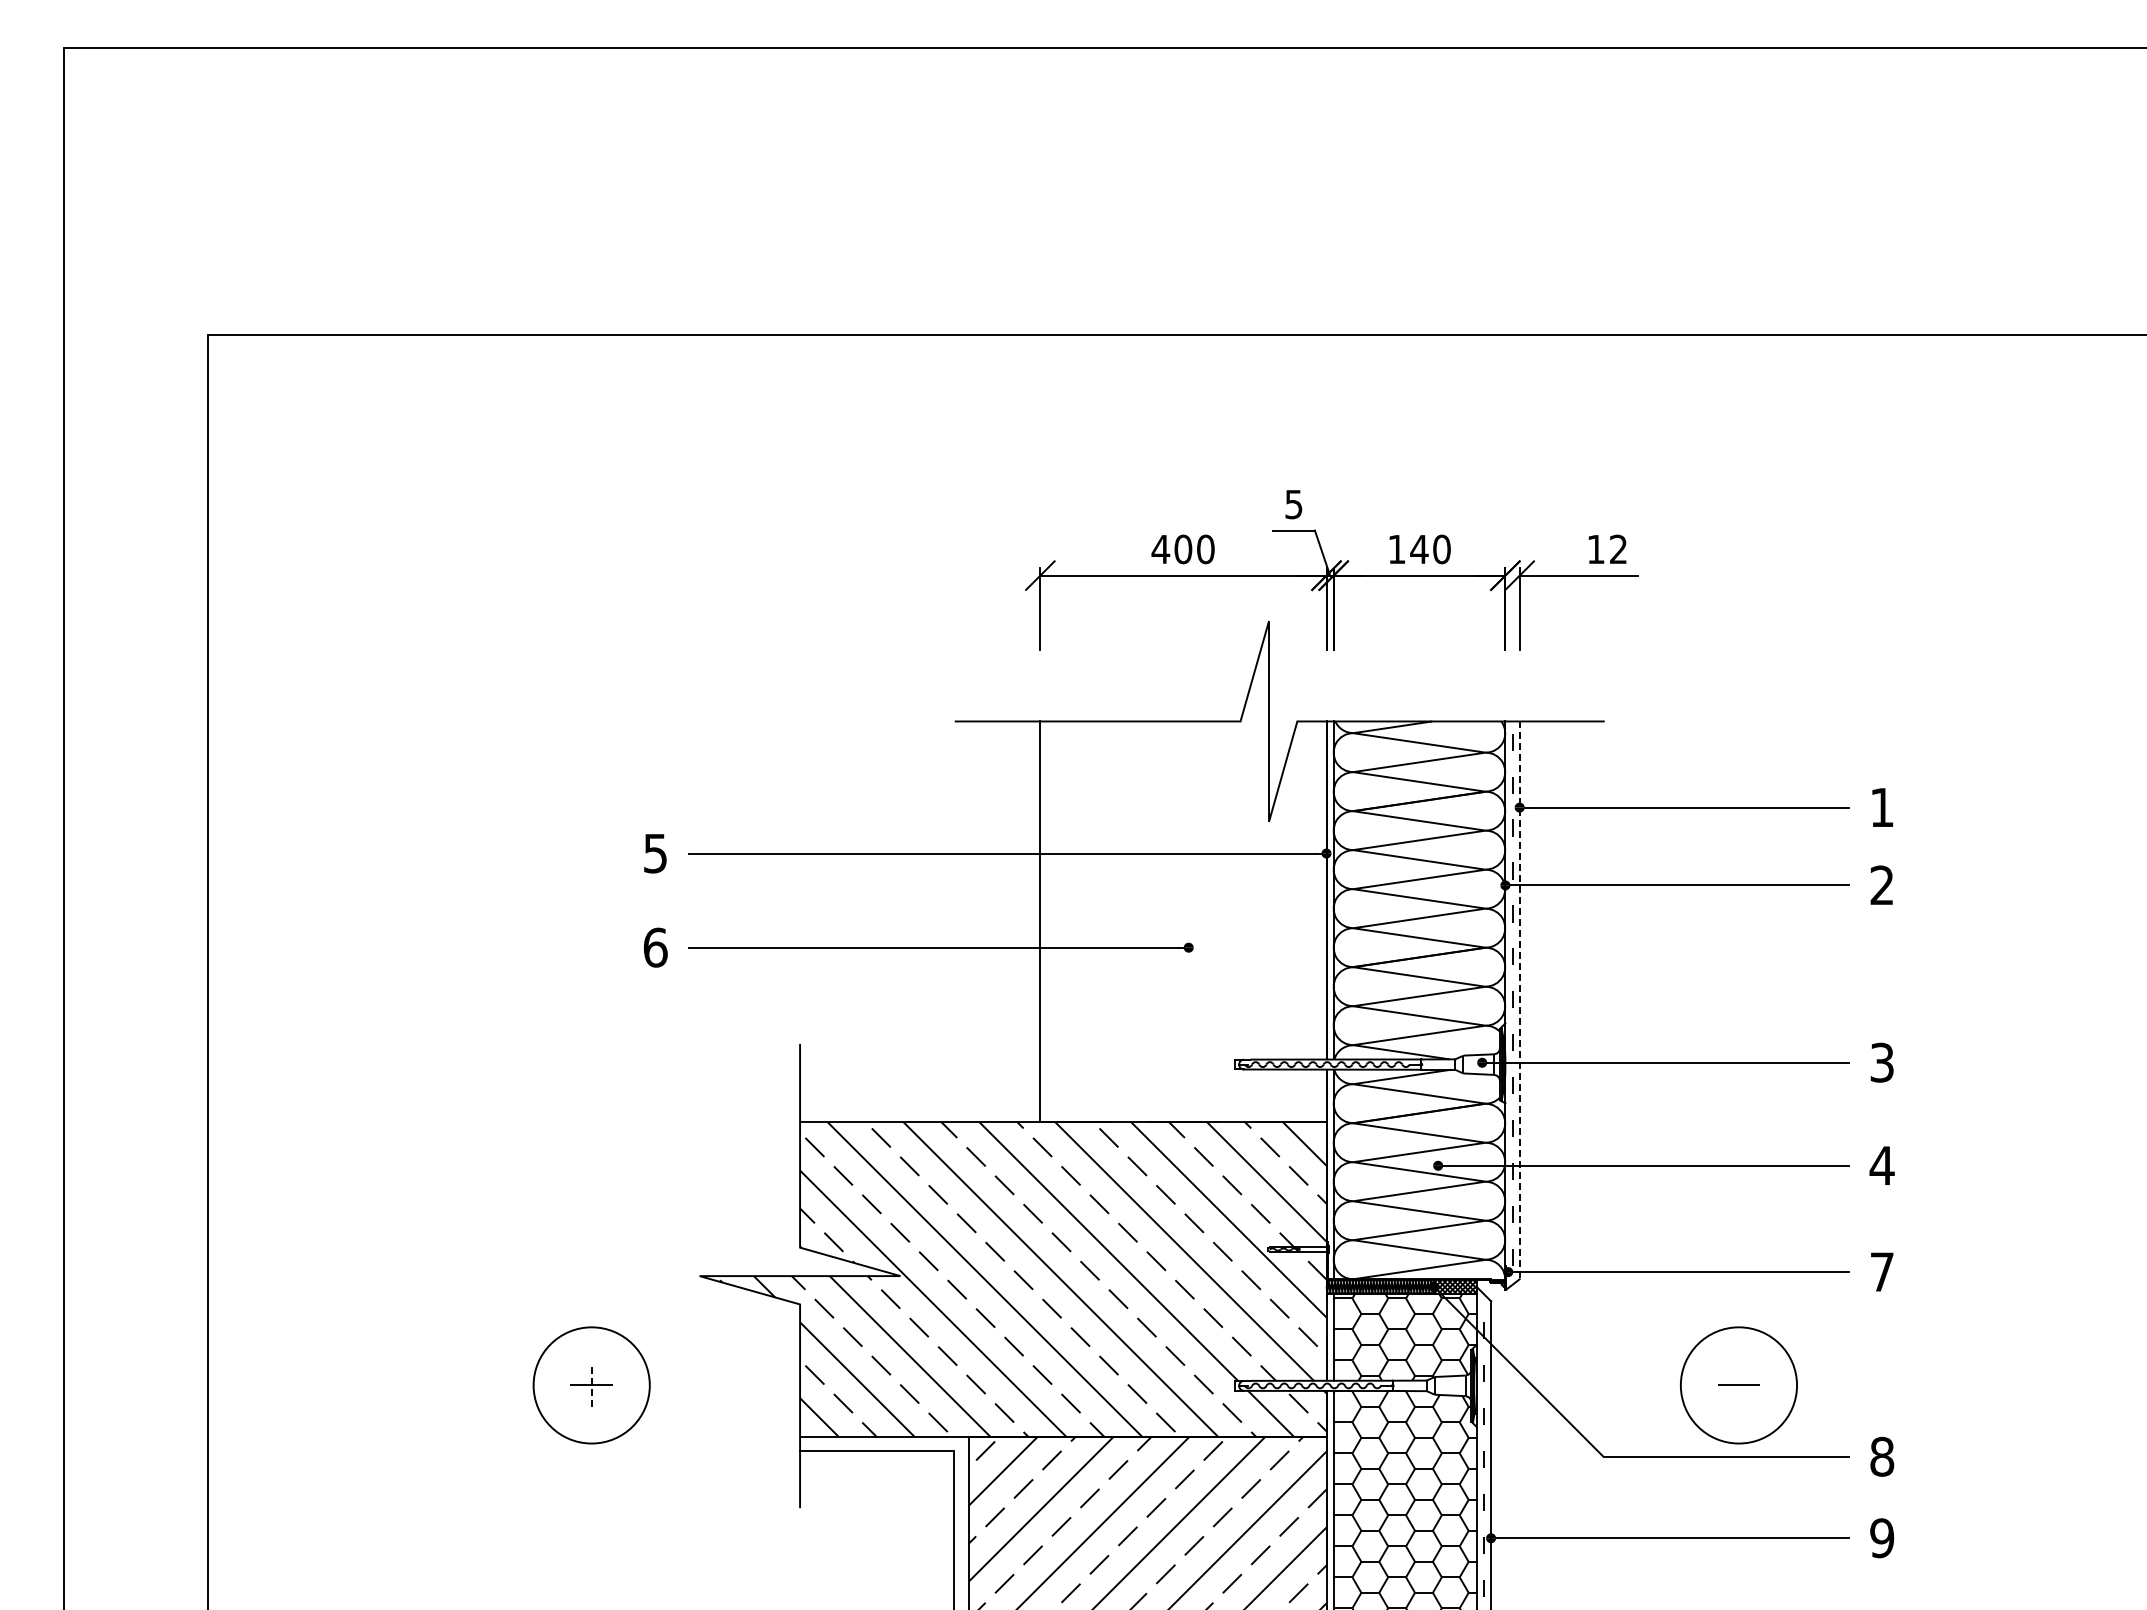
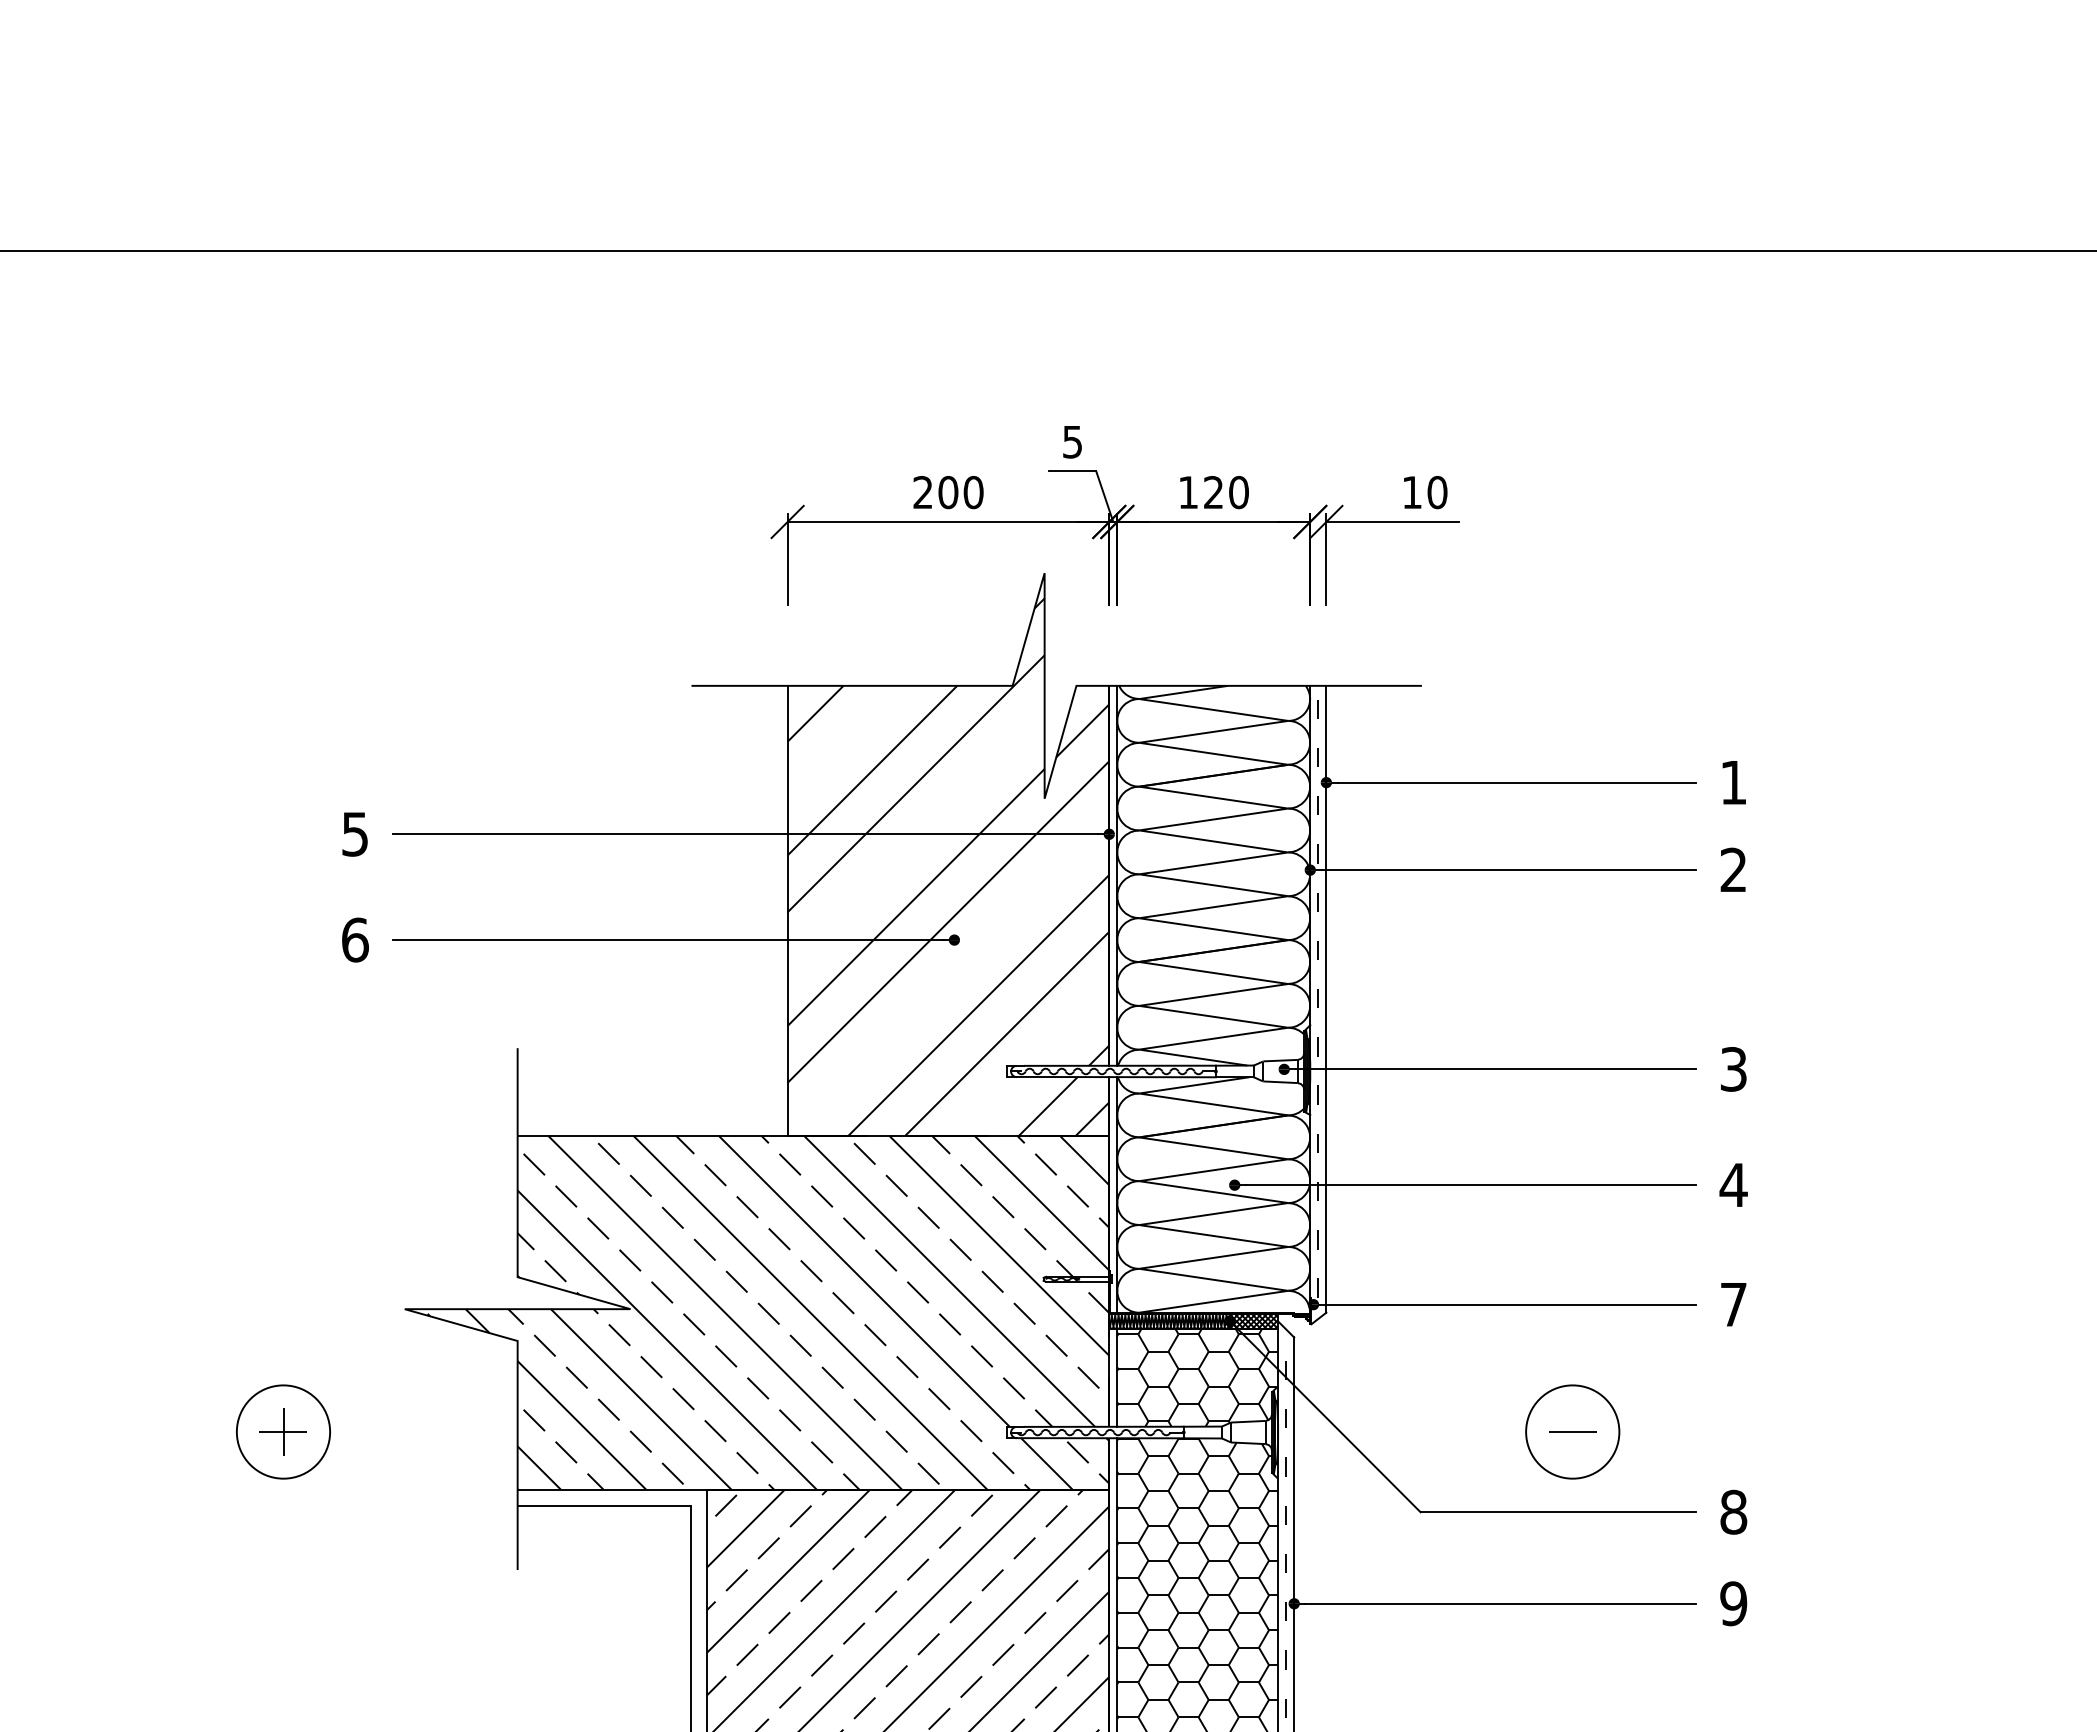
text: (1160, 548) -> (922, 491), 400 -> 200
text: (1419, 548) -> (1213, 491), 140 -> 120
text: (1618, 549) -> (1437, 492), 12 -> 10
hatch: (1183, 882) -> (948, 866), added
line: (1519, 1000) -> (1326, 999), dashed -> solid
circle: (591, 1384) -> (283, 1430), size x0.71
line: (591, 1384) -> (283, 1430), dashed -> solid
circle: (1738, 1384) -> (1572, 1430), size x0.71

